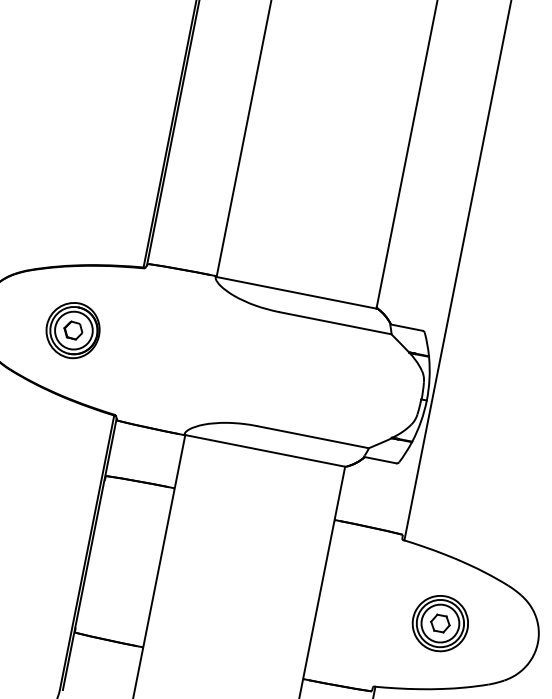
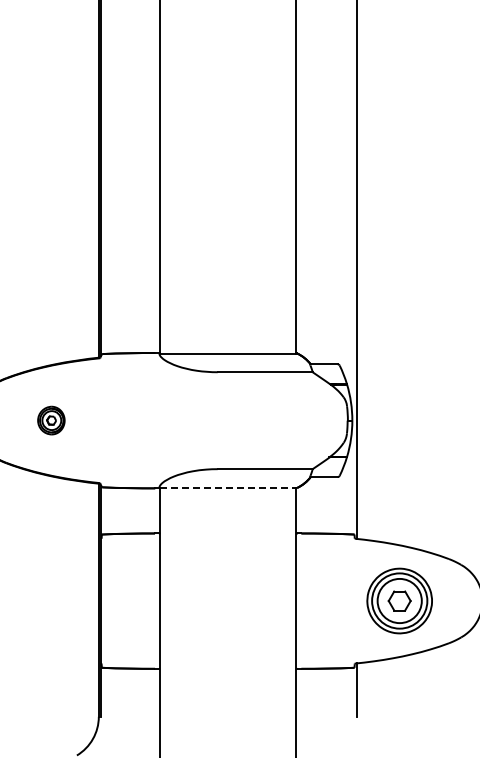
part: (73, 330) -> (51, 420), size x0.6
line: (265, 451) -> (228, 488), solid -> dashed
part: (440, 623) -> (399, 601), size x1.4

